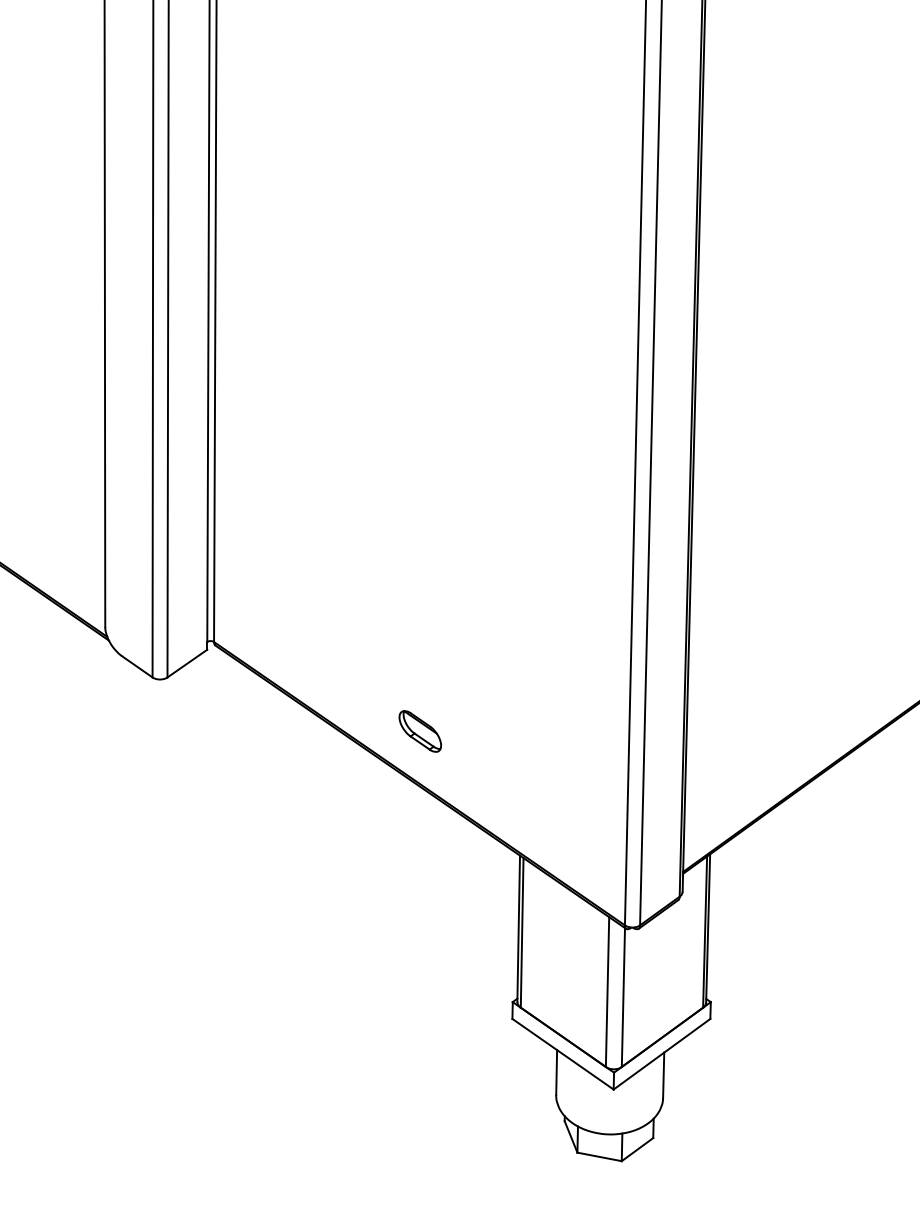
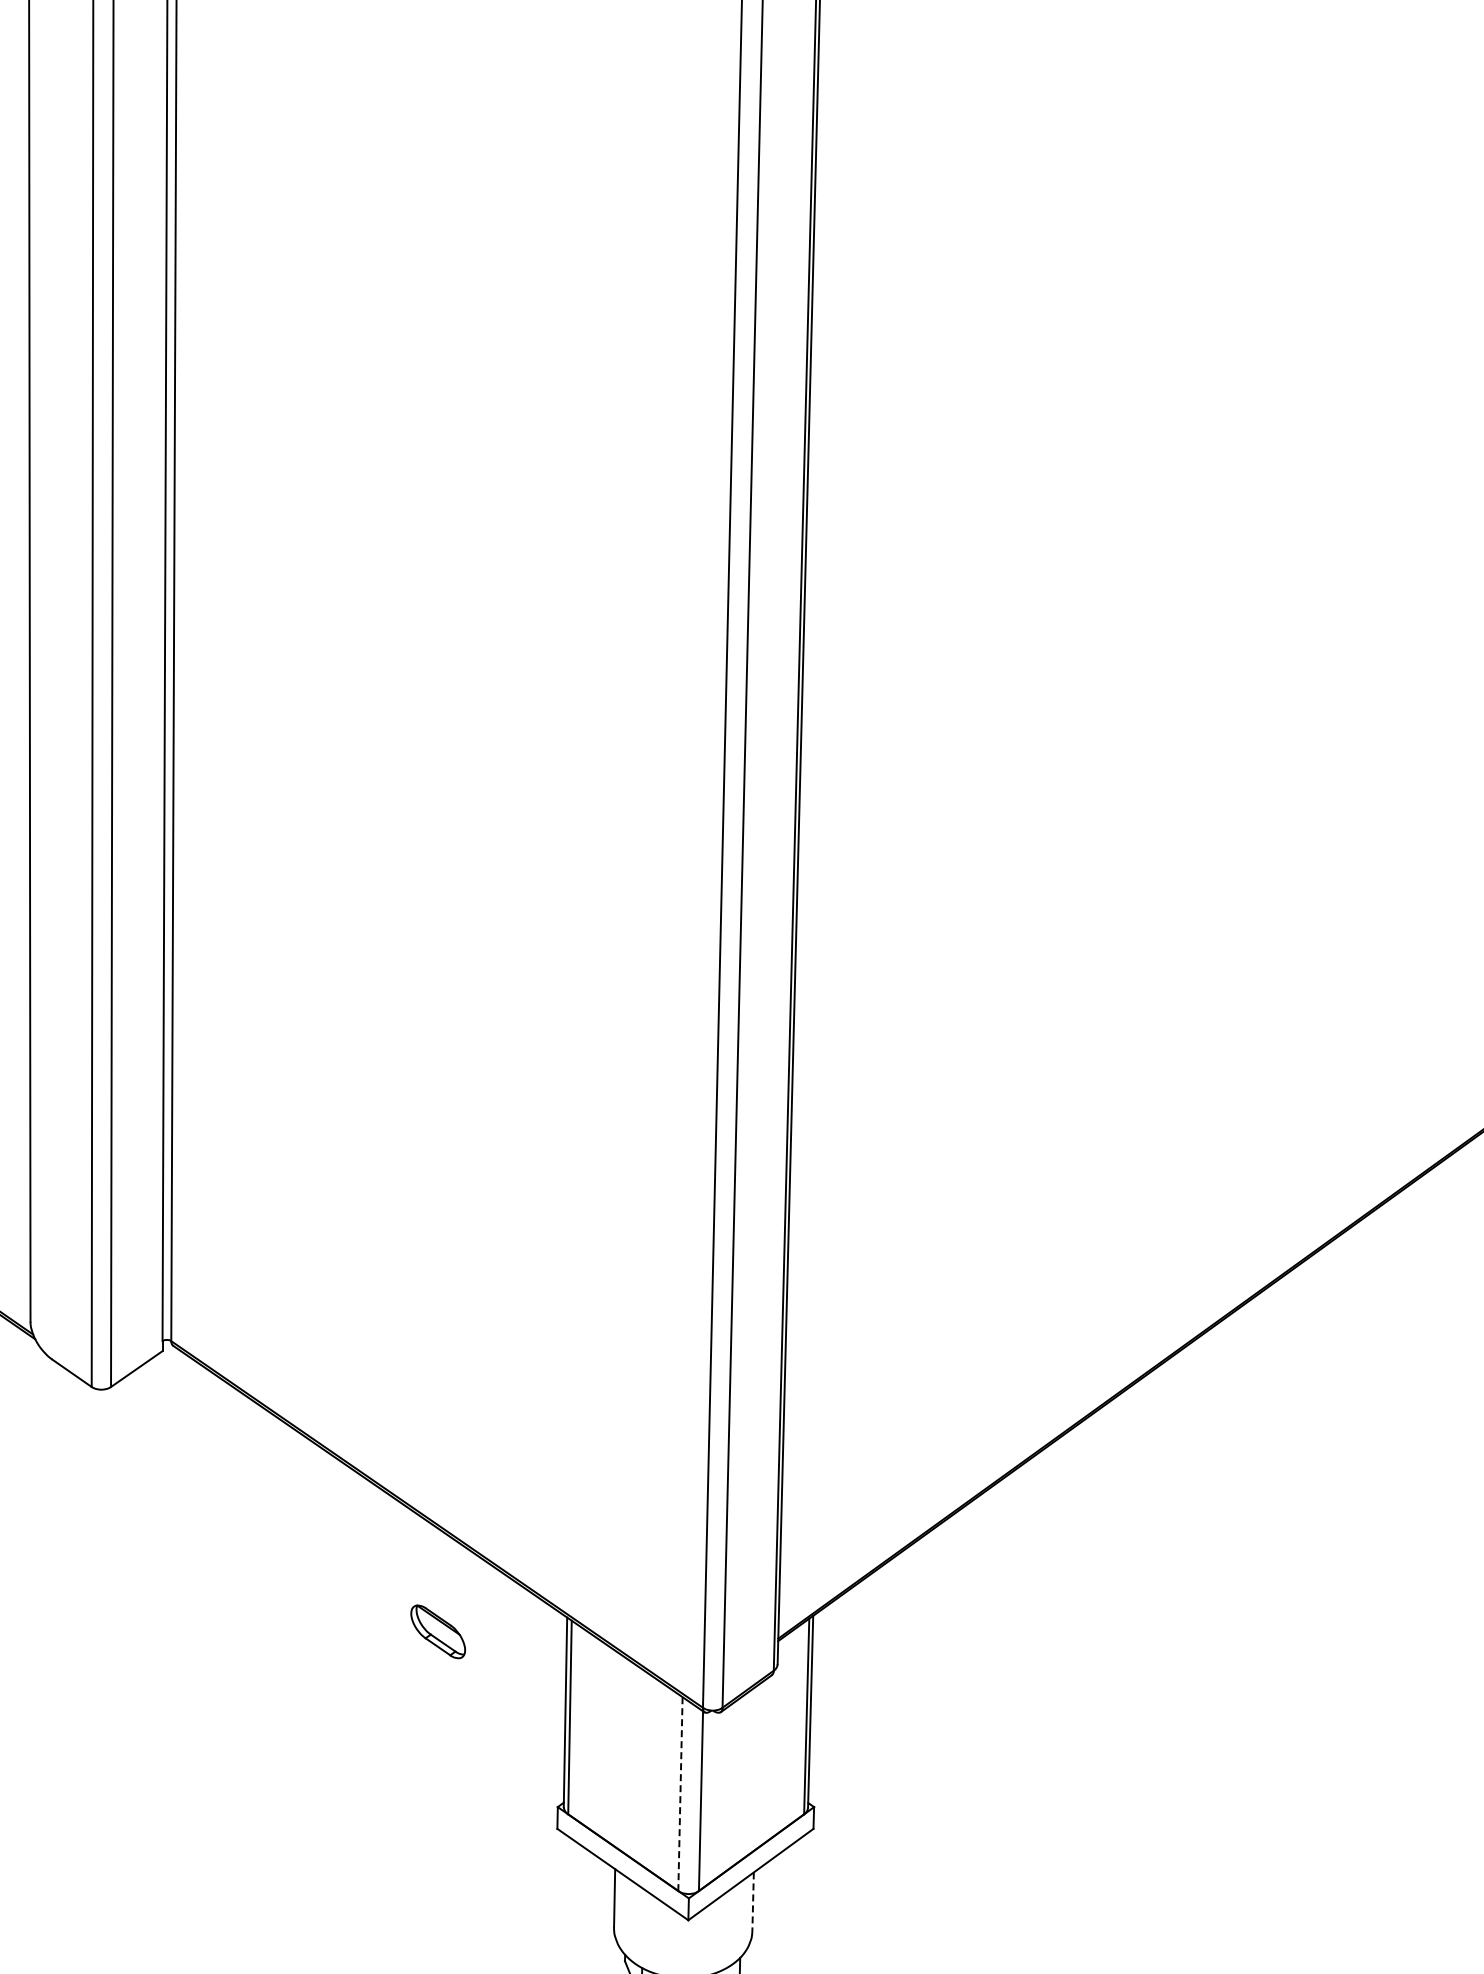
part: (419, 731) -> (437, 1631), moved
line: (607, 992) -> (680, 1794), solid -> dashed
line: (663, 1075) -> (753, 1902), solid -> dashed

